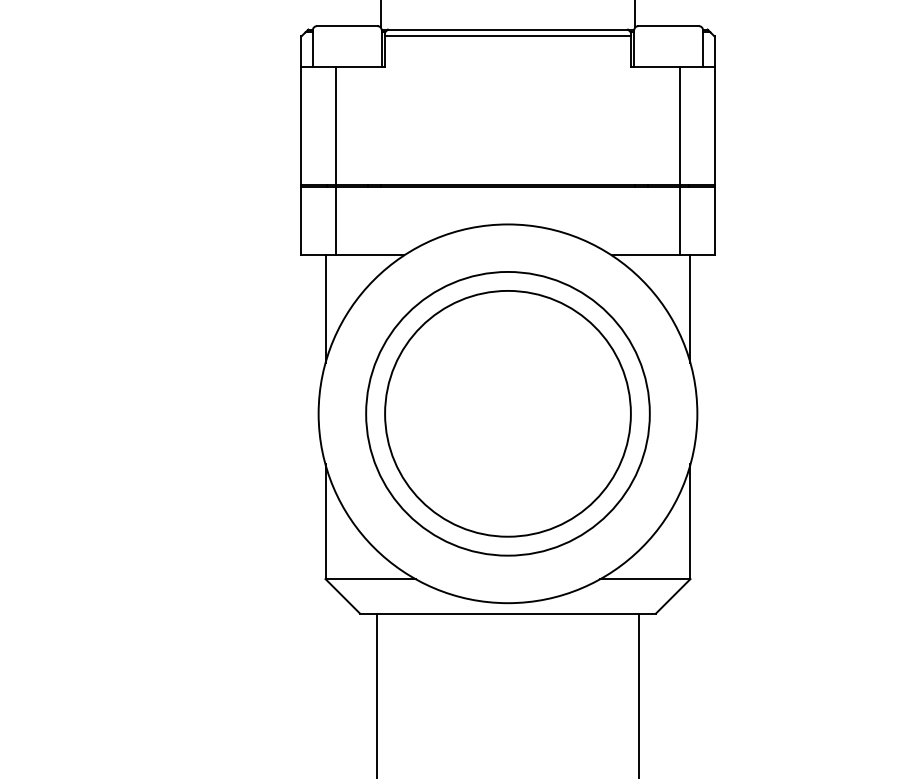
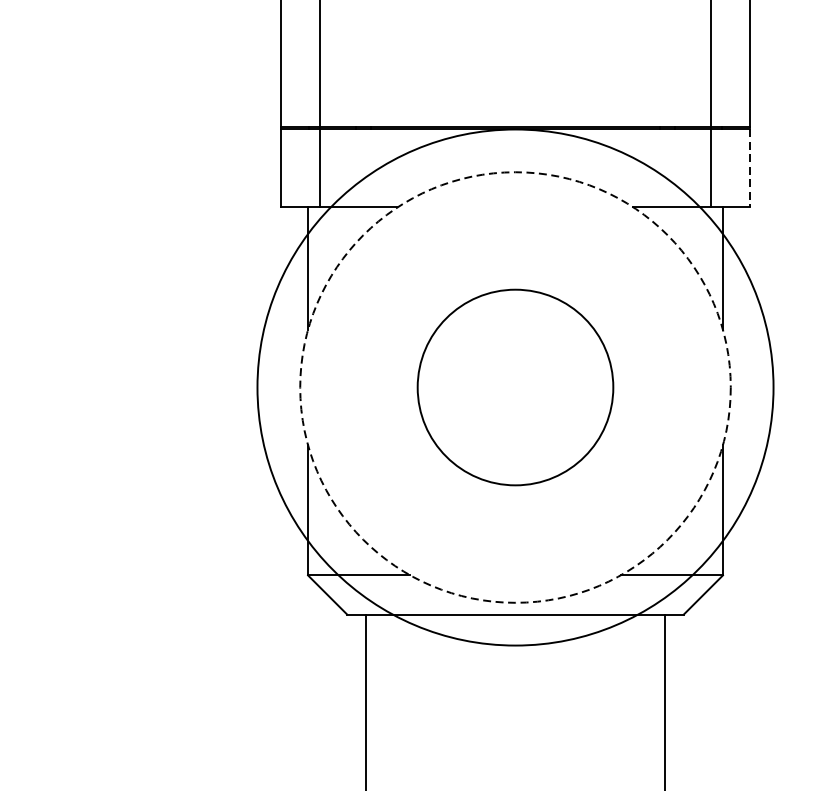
line: (714, 221) -> (750, 168), solid -> dashed
circle: (507, 413) -> (514, 387), size x0.7
circle: (507, 413) -> (514, 387), size x1.6
circle: (507, 413) -> (514, 387), solid -> dashed

